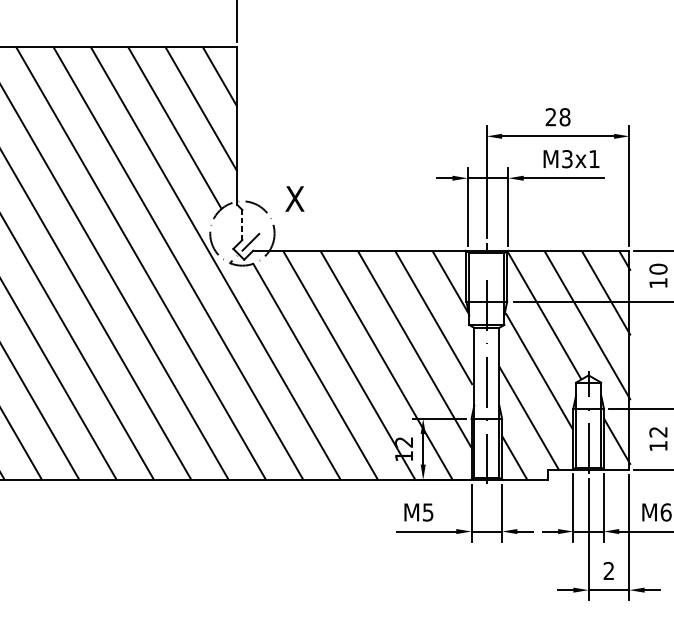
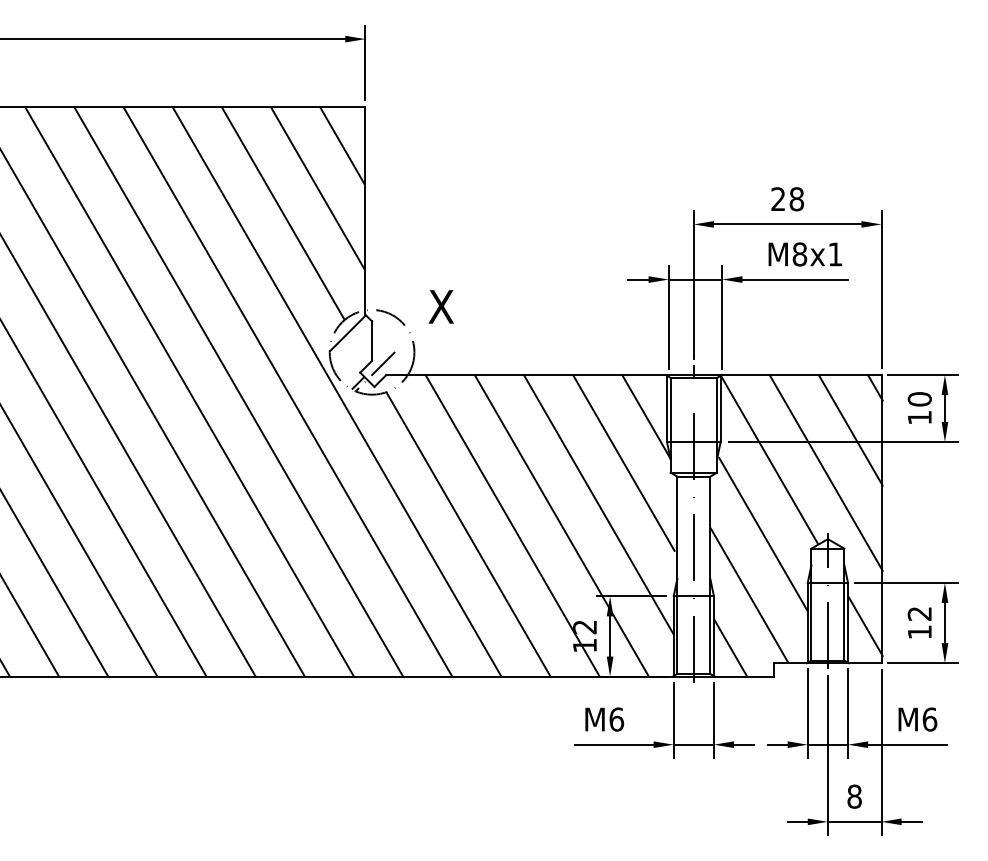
text: (567, 159) -> (799, 254), M3x1 -> M8x1
line: (242, 225) -> (372, 341), dashed -> solid
hatch: (223, 233) -> (347, 352), added
text: (428, 512) -> (616, 719), M5 -> M6
text: (608, 570) -> (854, 796), 2 -> 8

